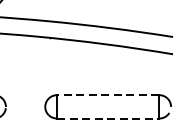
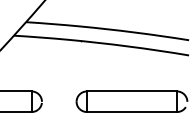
line: (107, 95) -> (131, 91), dashed -> solid
line: (107, 119) -> (131, 112), dashed -> solid

